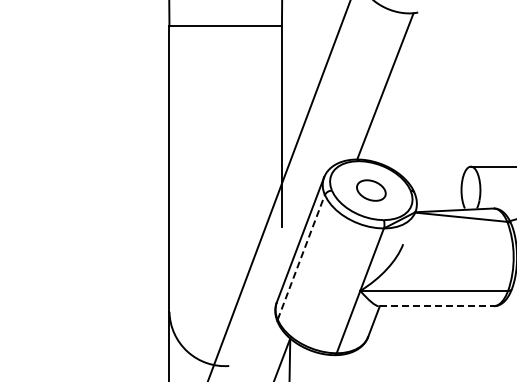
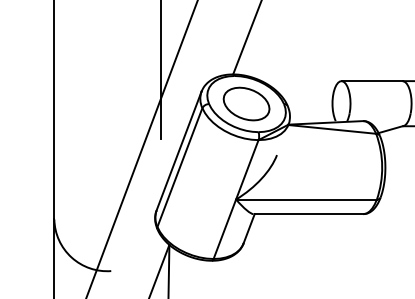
part: (371, 190) -> (246, 103), size x1.67
line: (301, 257) -> (180, 167), dashed -> solid
line: (437, 306) -> (309, 214), dashed -> solid

